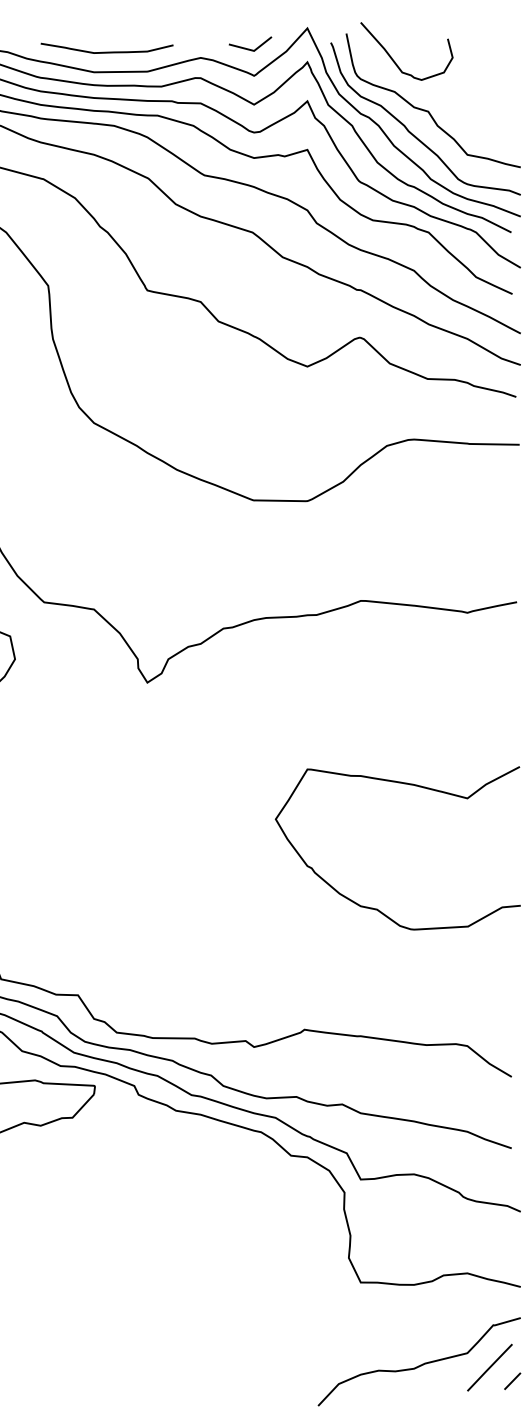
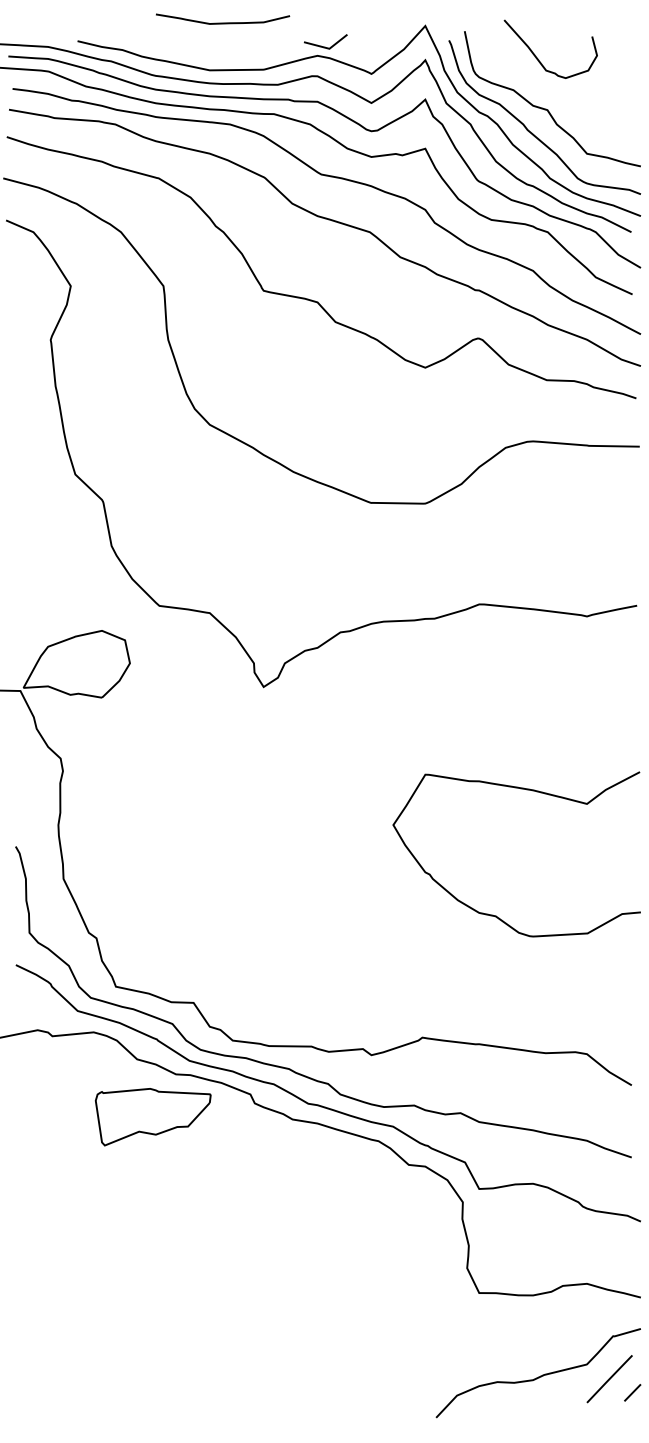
line: (250, 48) -> (325, 46), moved
curve: (107, 51) -> (223, 22), moved
curve: (394, 60) -> (538, 58), moved

